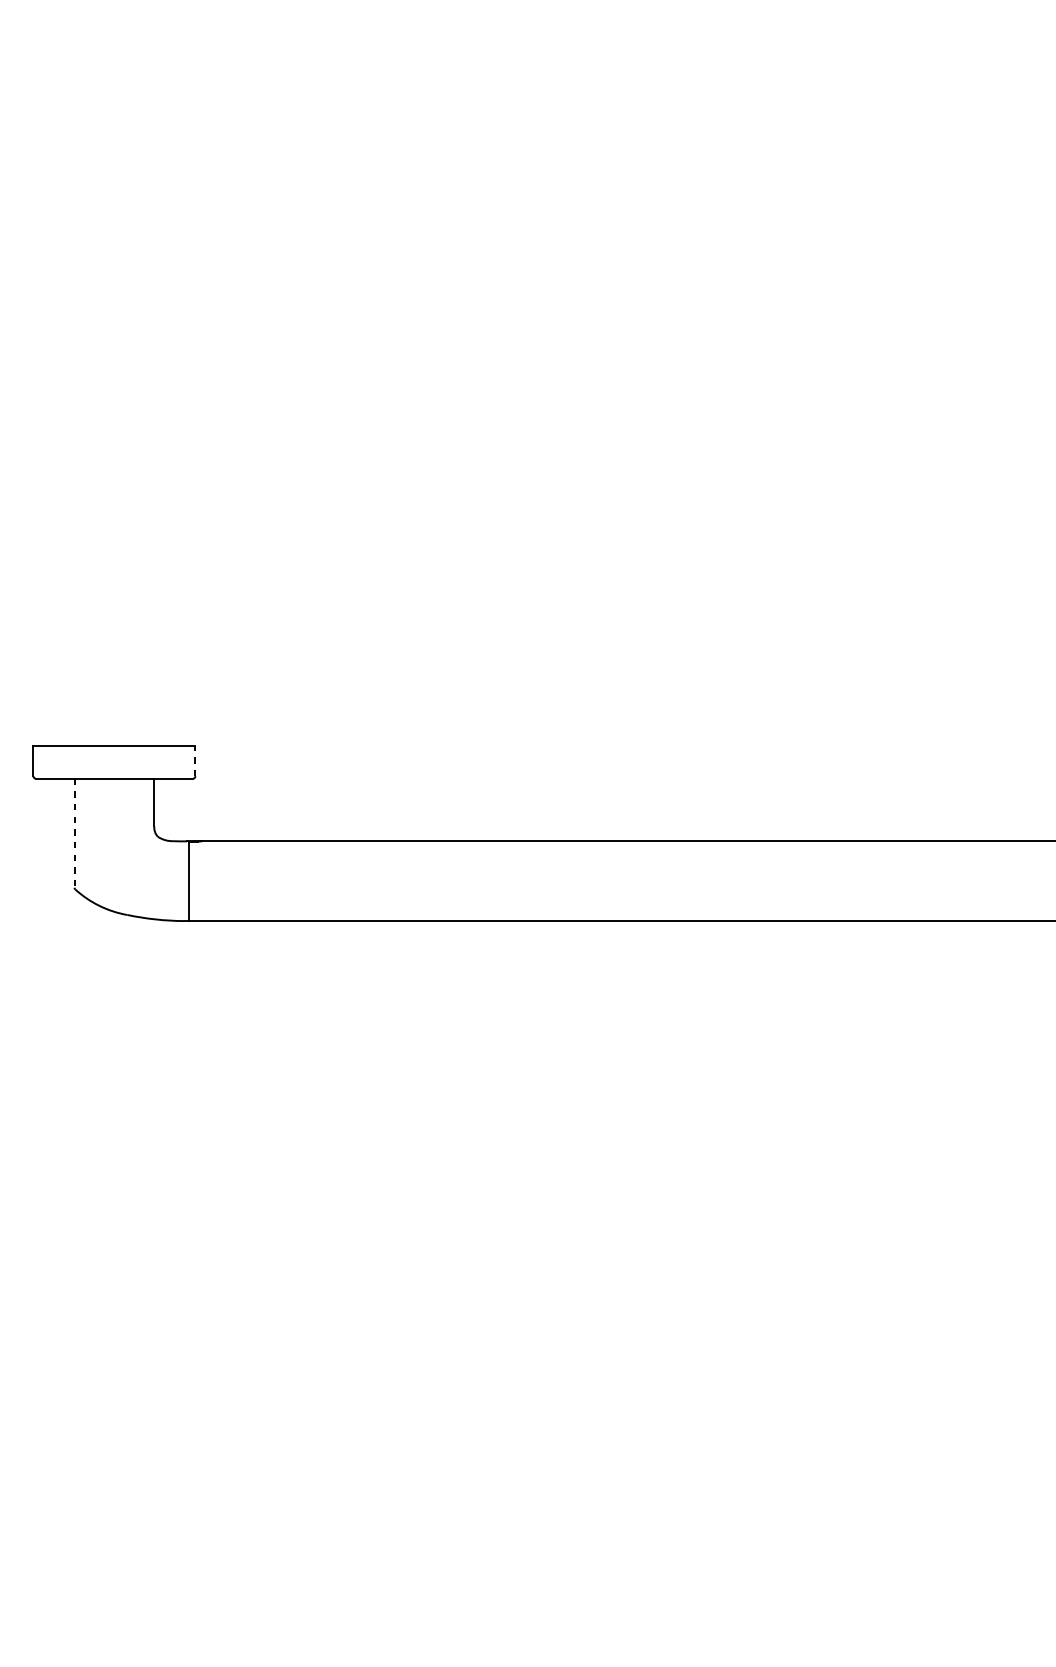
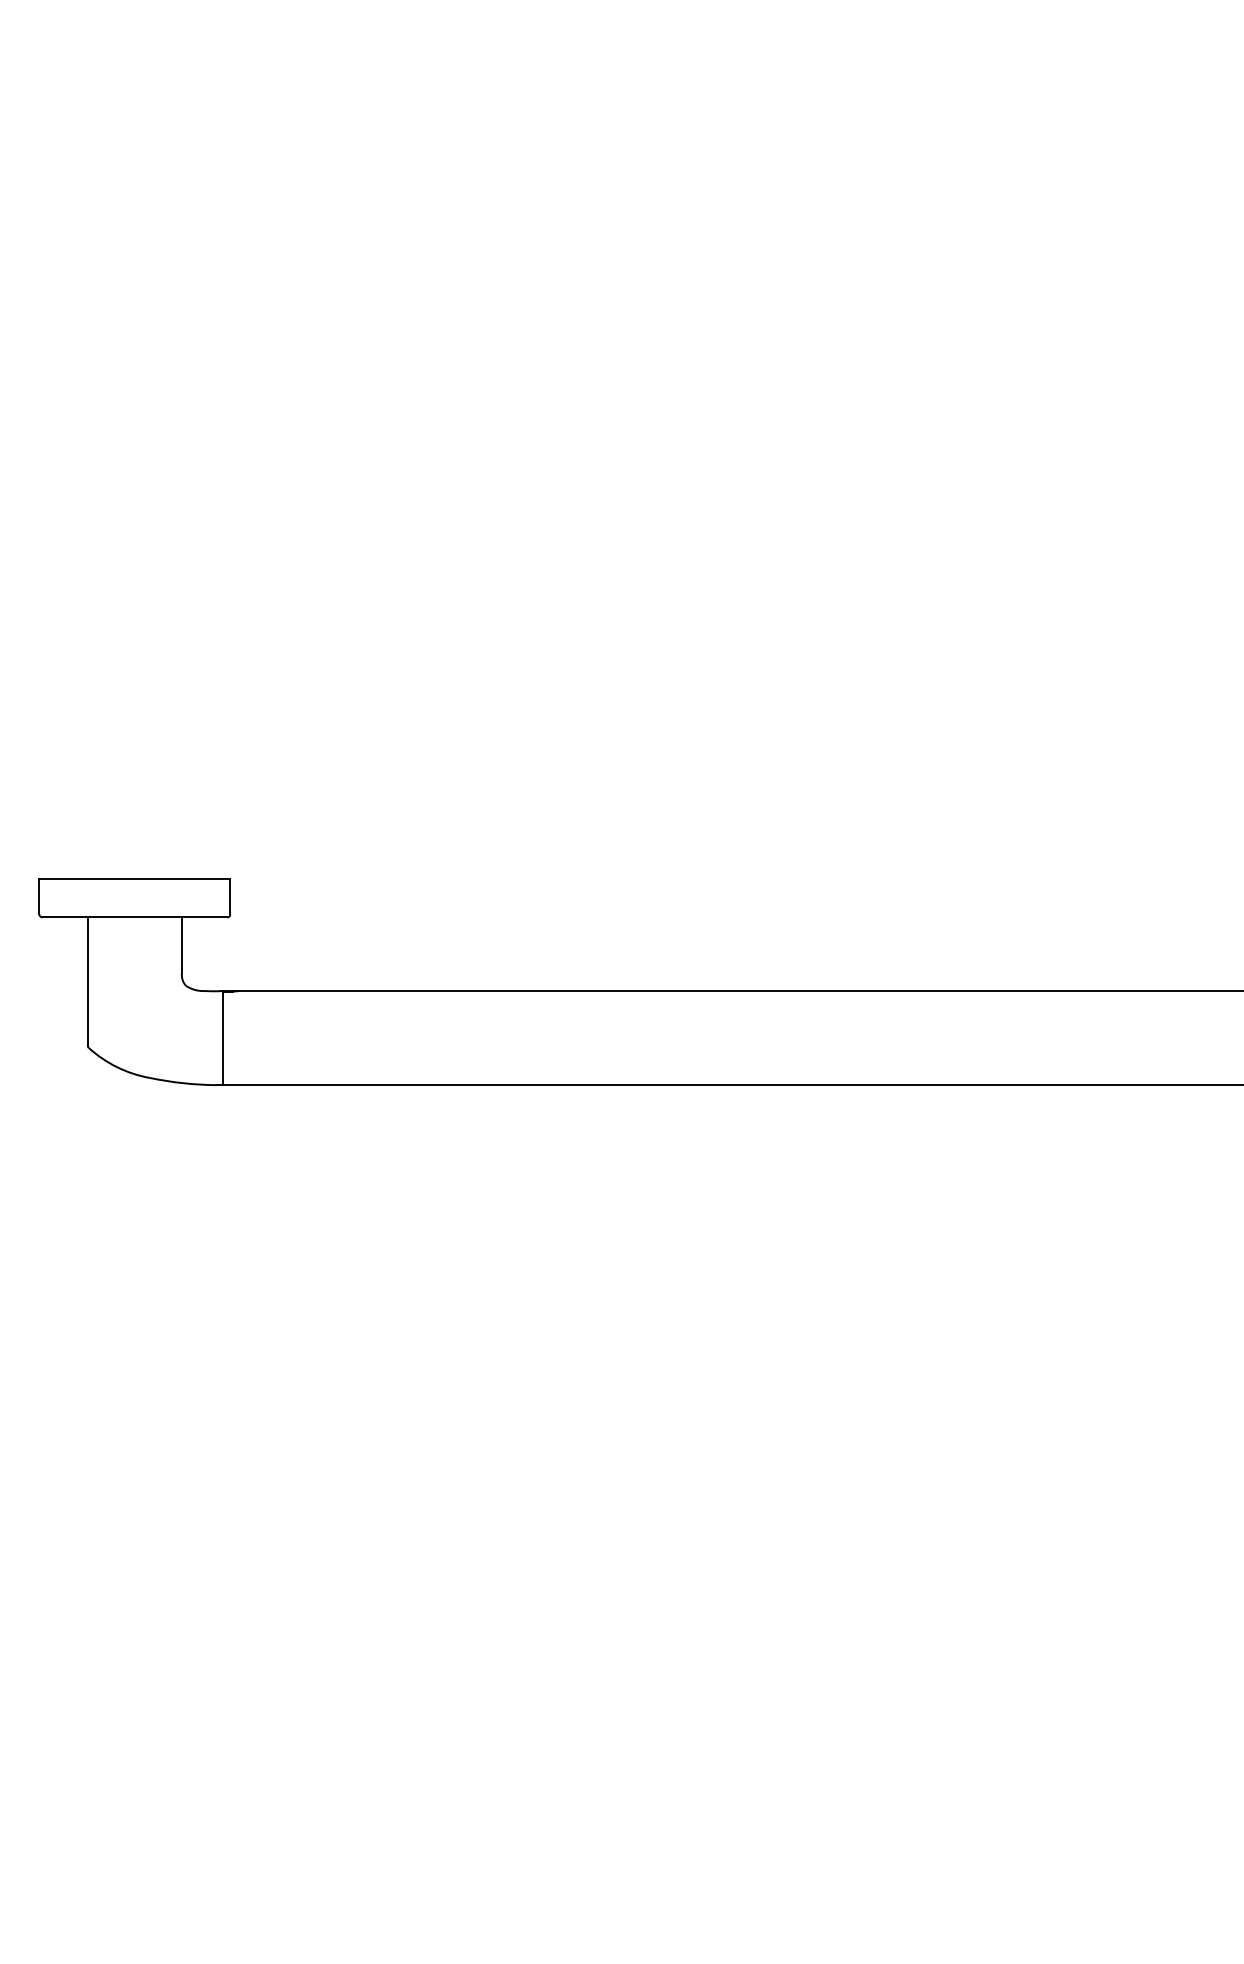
line: (195, 760) -> (230, 896), dashed -> solid
line: (74, 833) -> (87, 982), dashed -> solid

